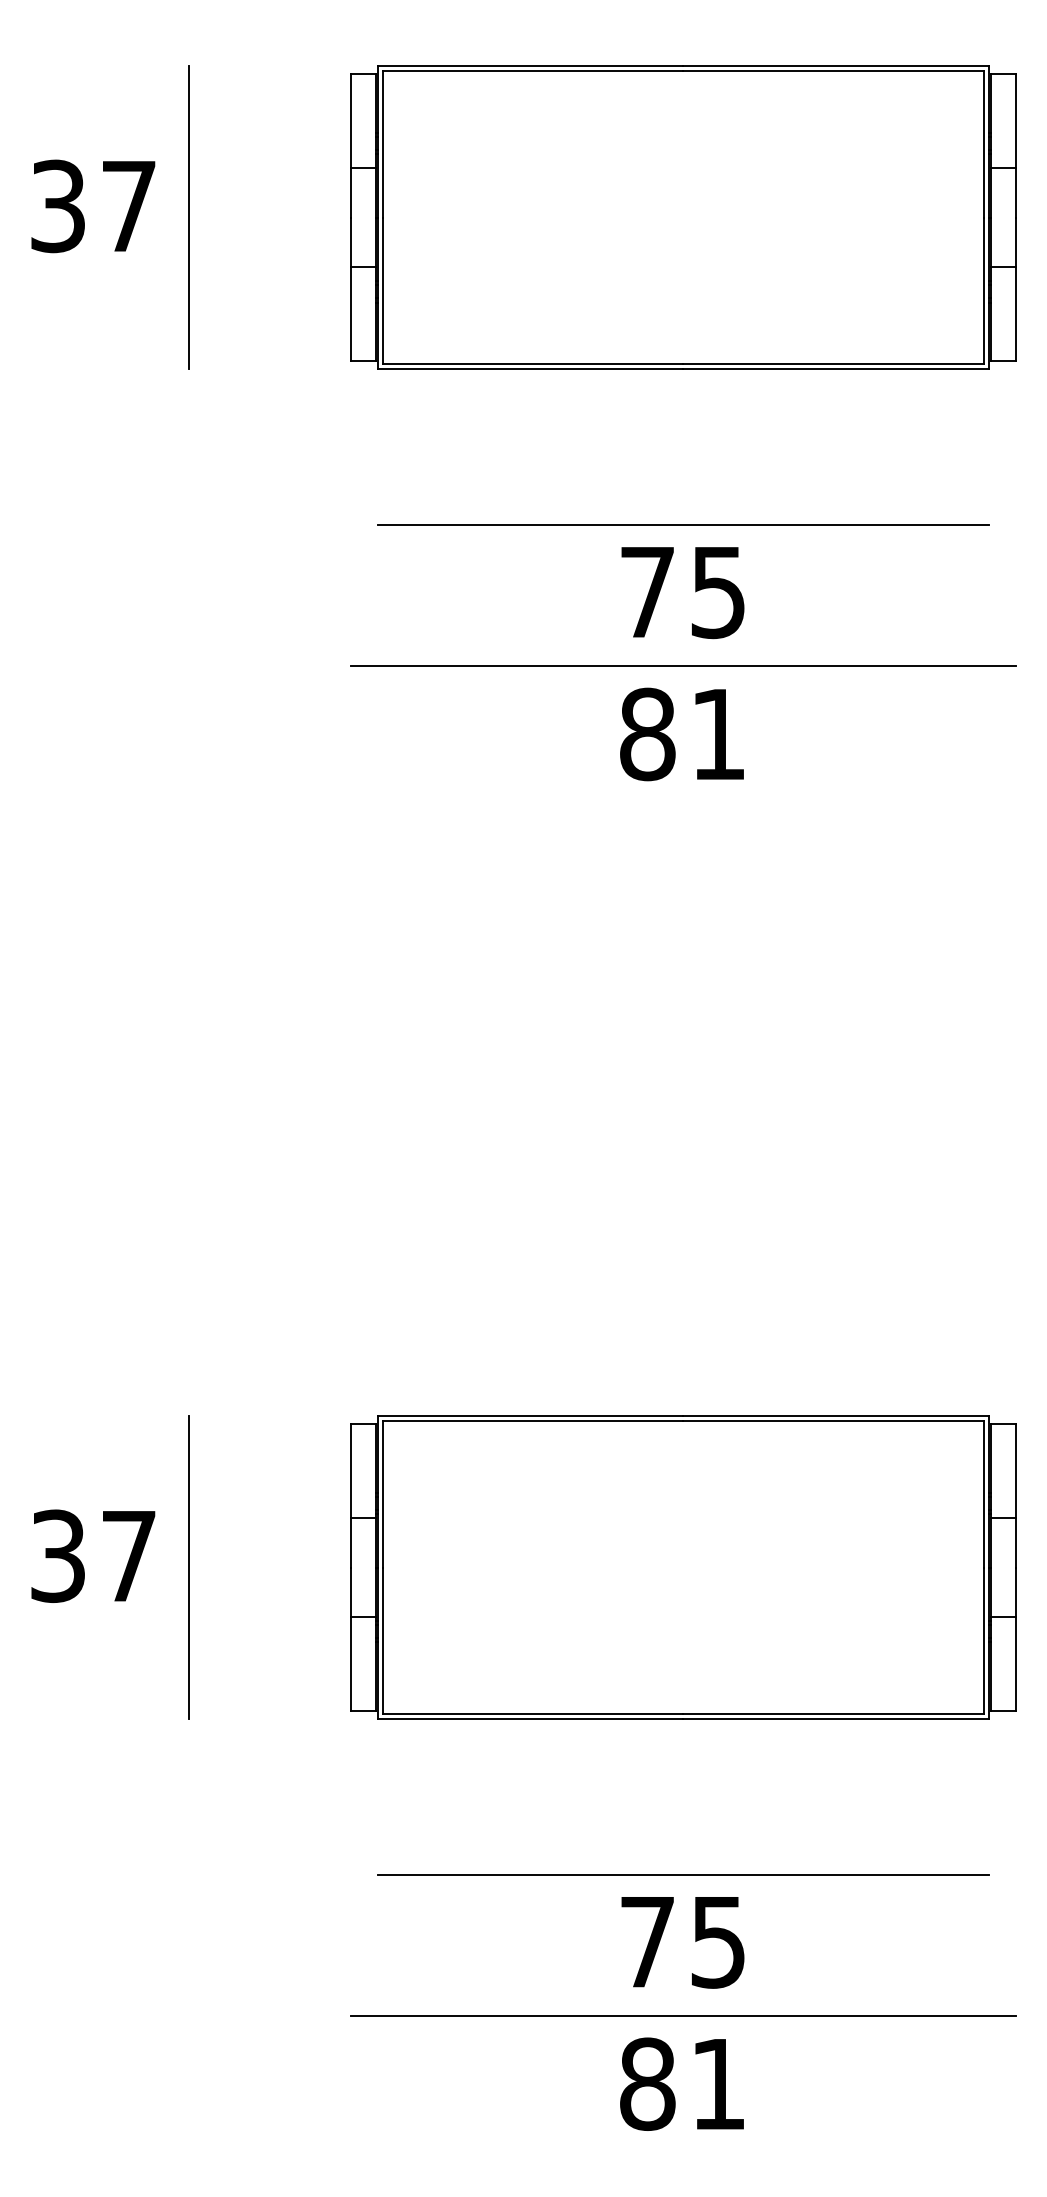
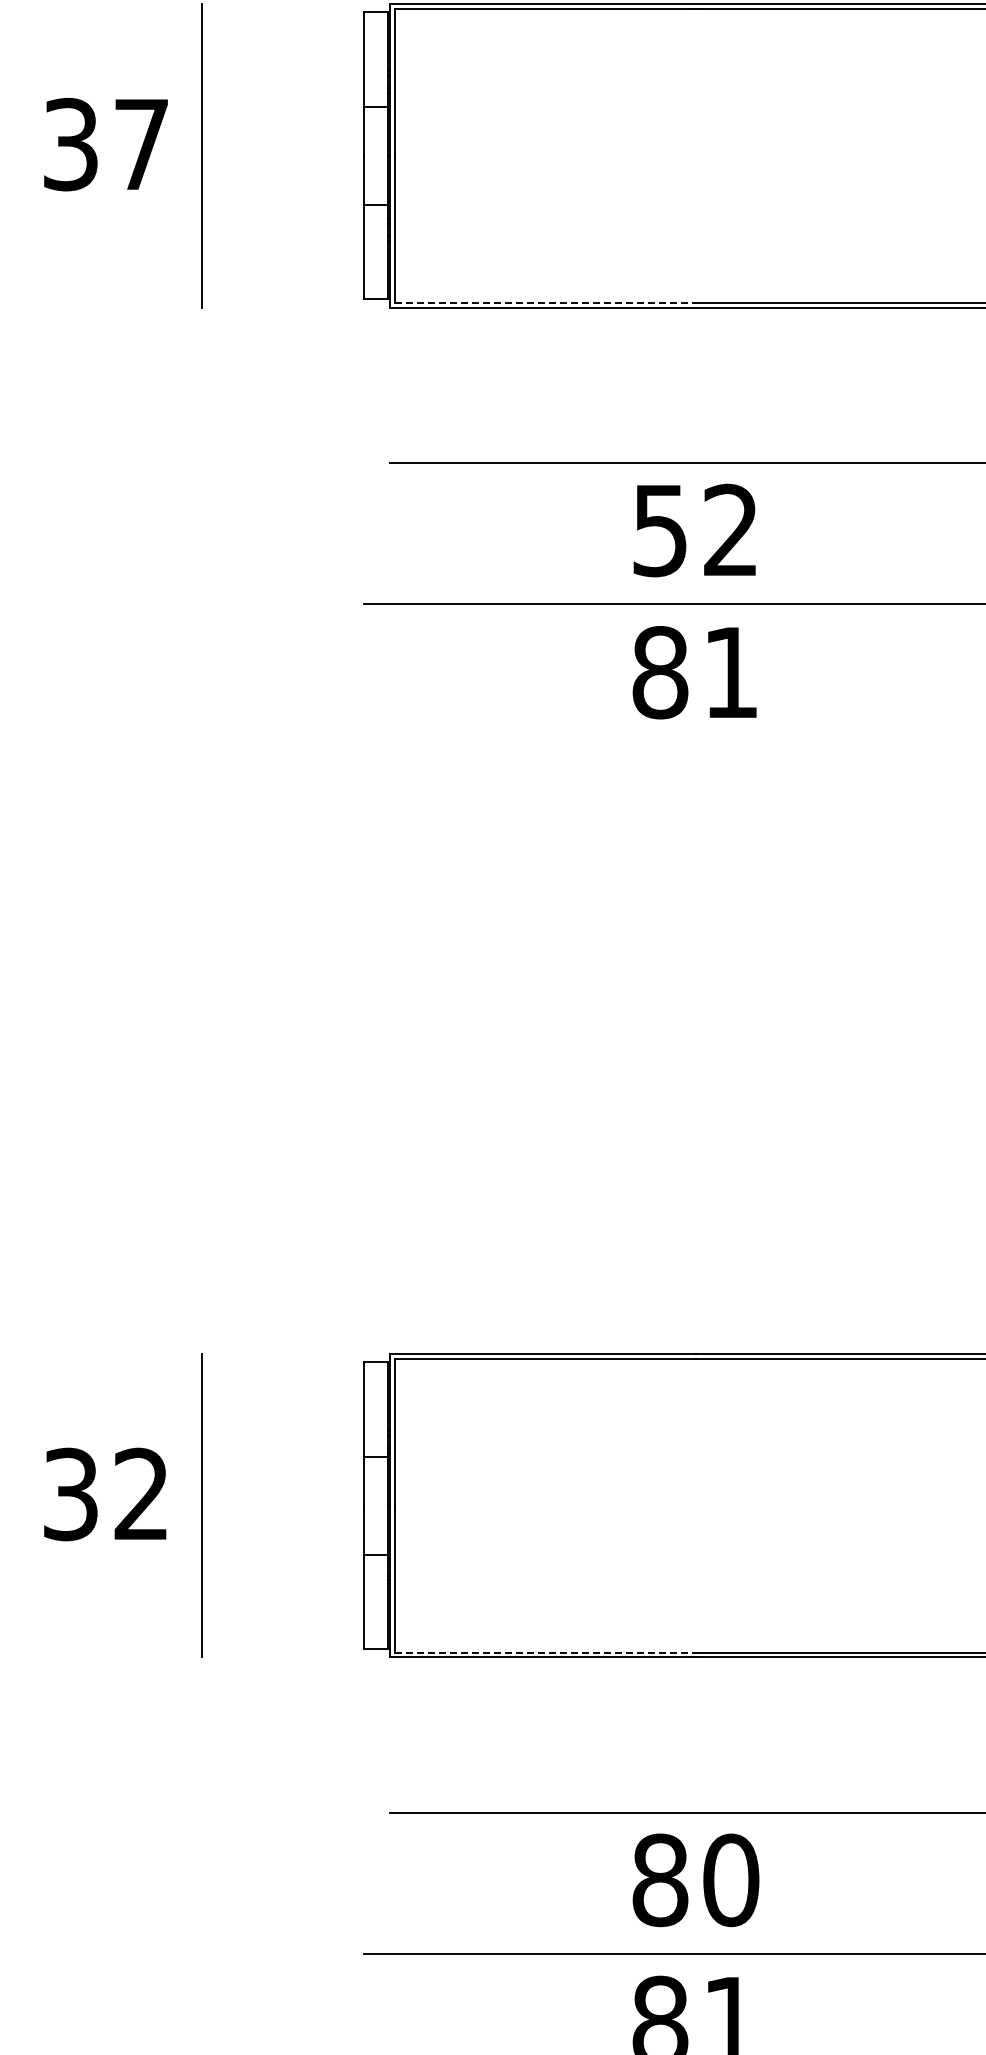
line: (533, 364) -> (546, 302), solid -> dashed
text: (682, 592) -> (695, 530), 75 -> 52
text: (128, 1555) -> (141, 1493), 37 -> 32
line: (533, 1714) -> (546, 1652), solid -> dashed
text: (683, 1941) -> (696, 1879), 75 -> 80

